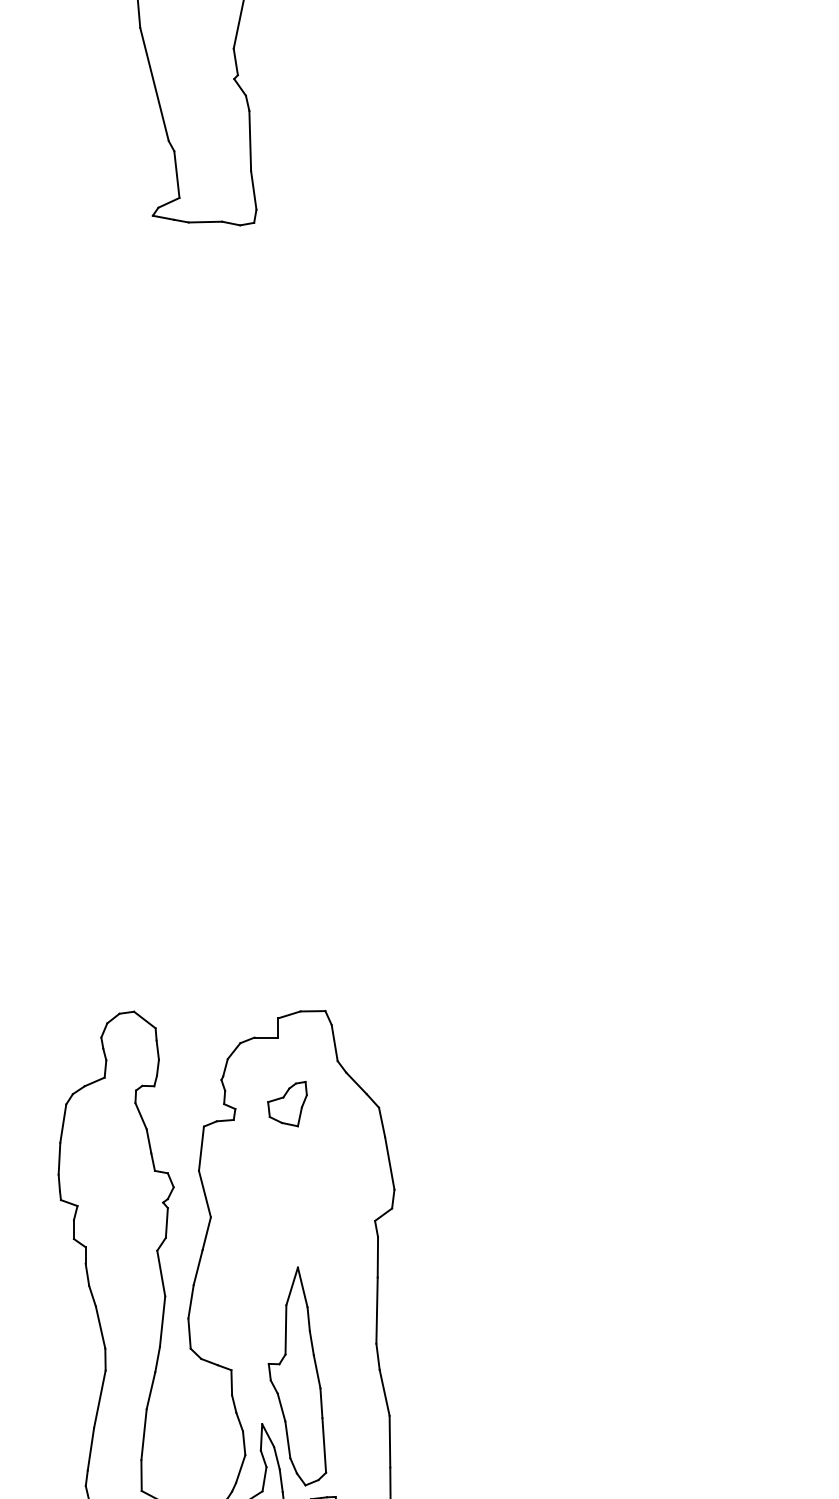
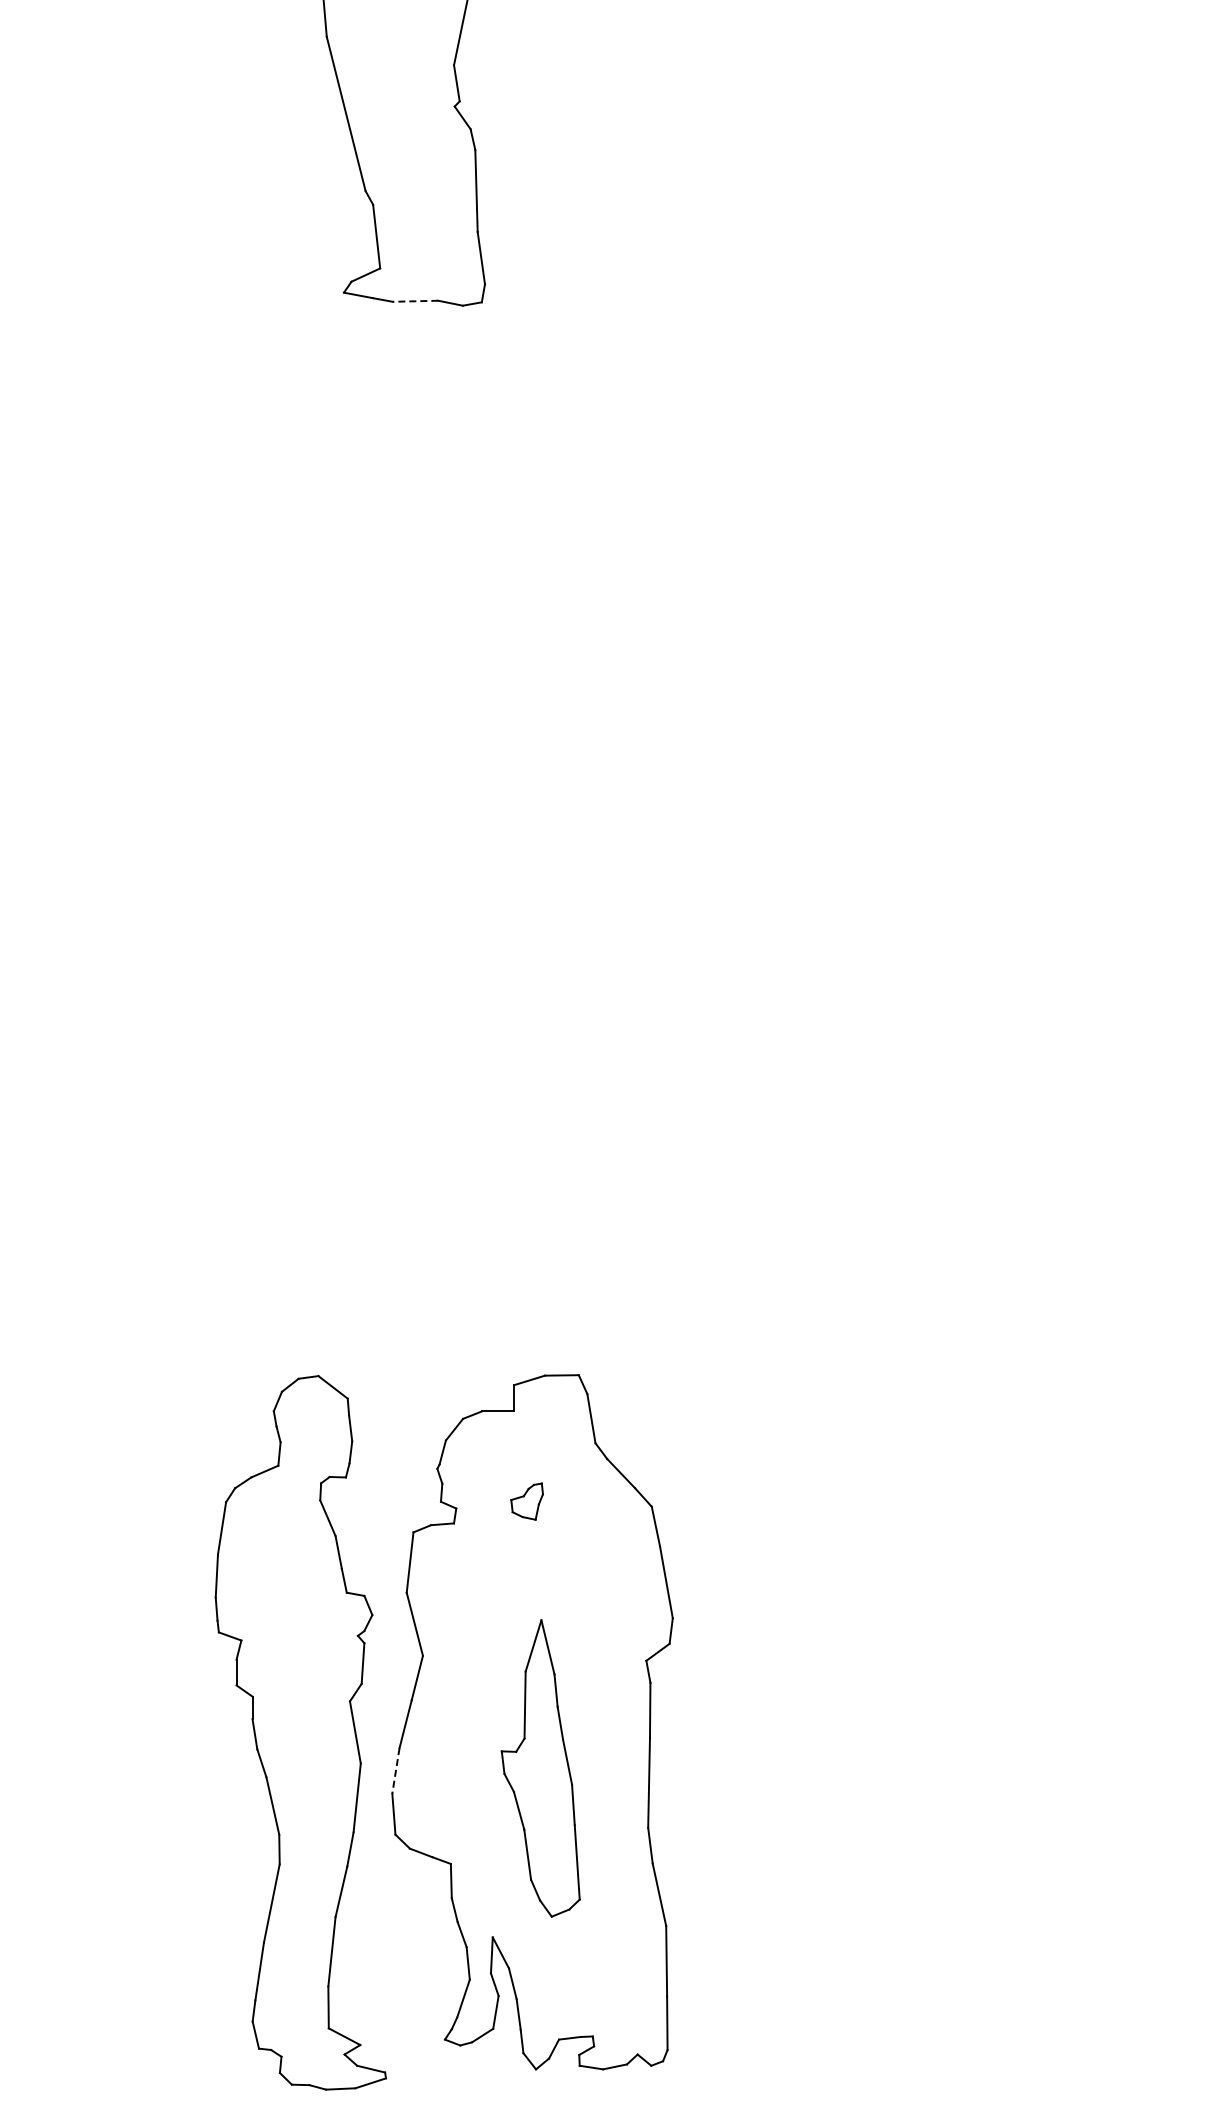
line: (205, 222) -> (415, 301), solid -> dashed
part: (286, 1103) -> (526, 1501), size x0.6
line: (190, 1302) -> (395, 1771), solid -> dashed
part: (297, 1376) -> (540, 1768), moved

